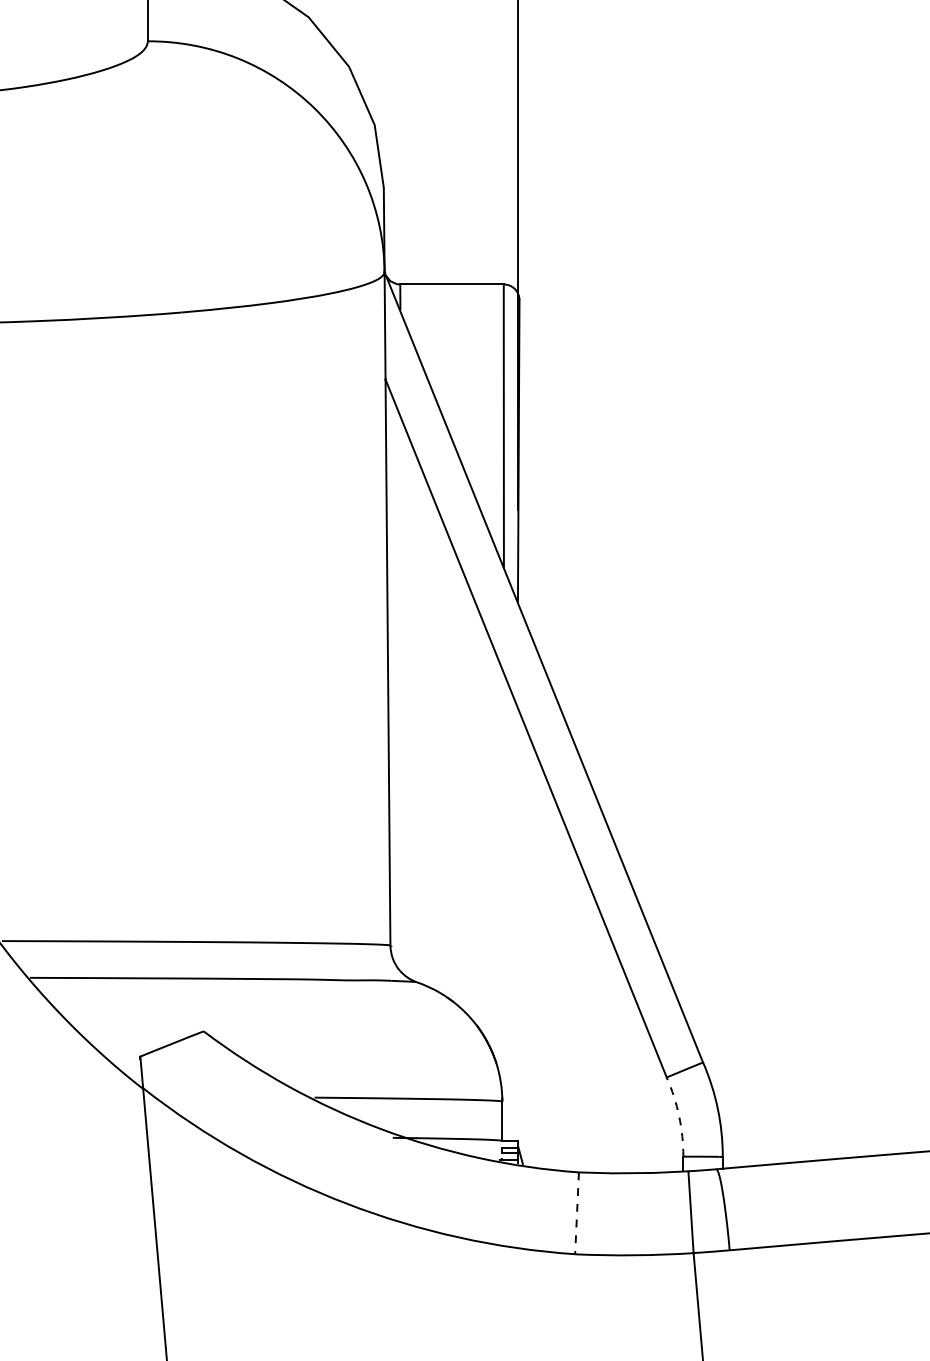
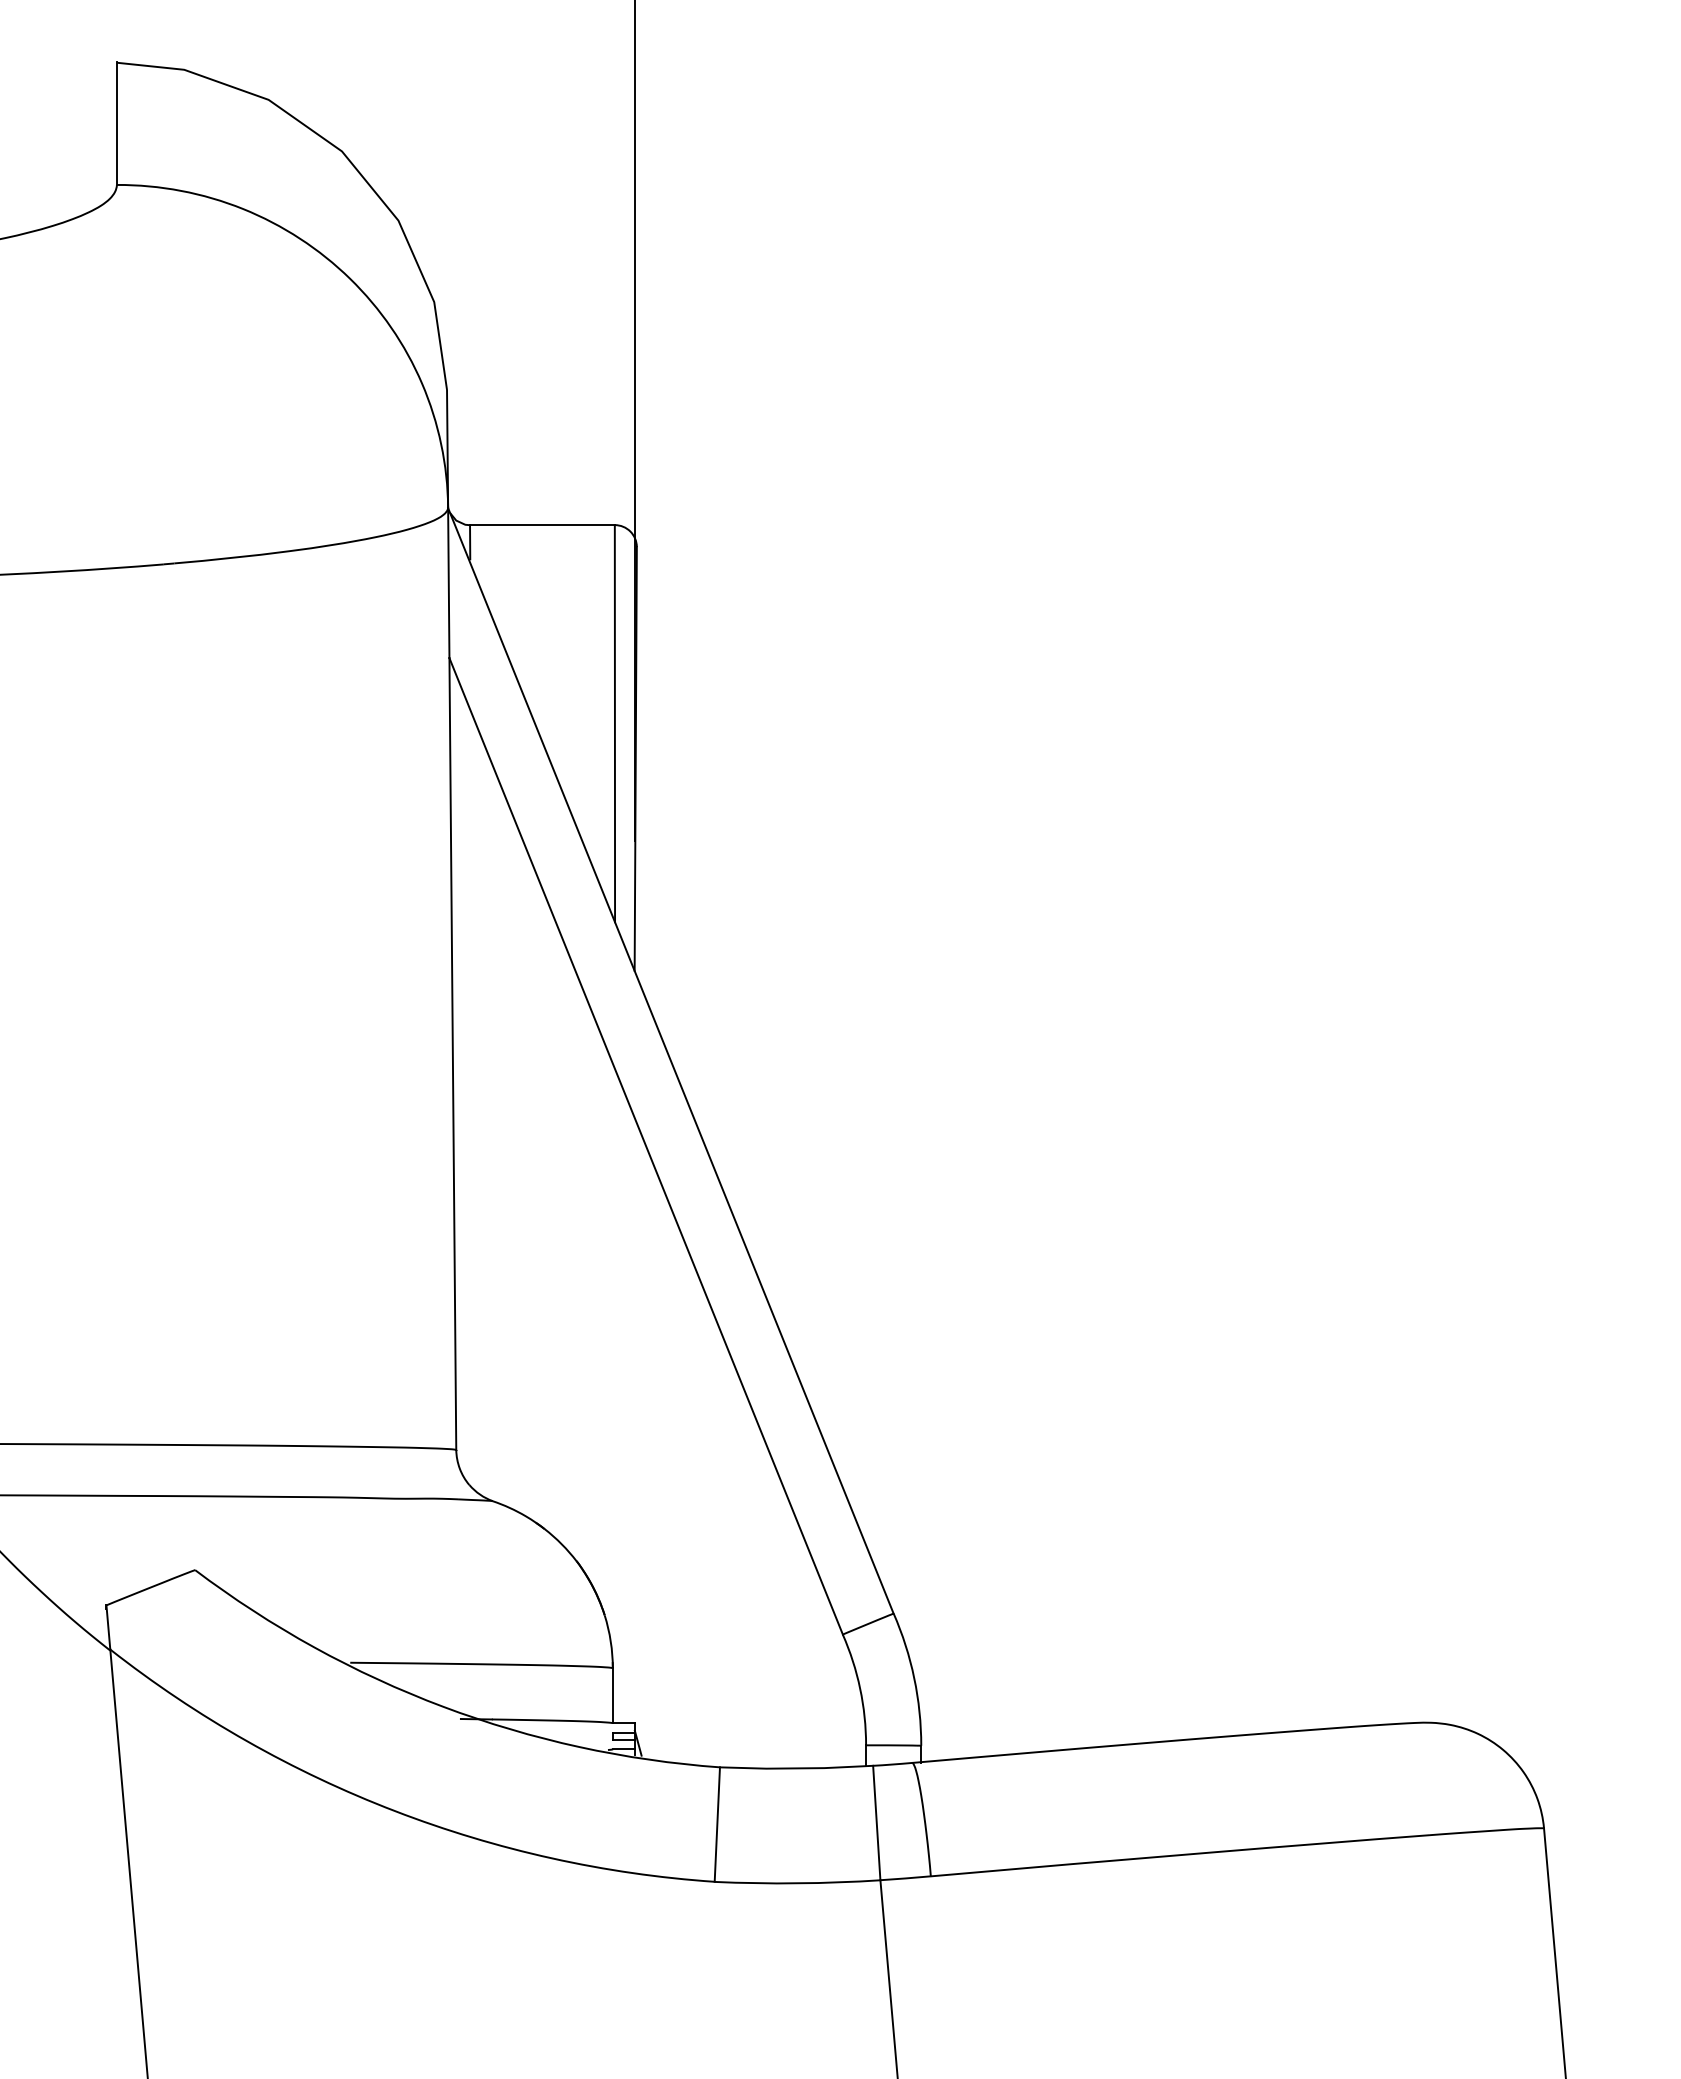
arc: (679, 1116) -> (860, 1688), dashed -> solid
line: (577, 1213) -> (717, 1825), dashed -> solid

